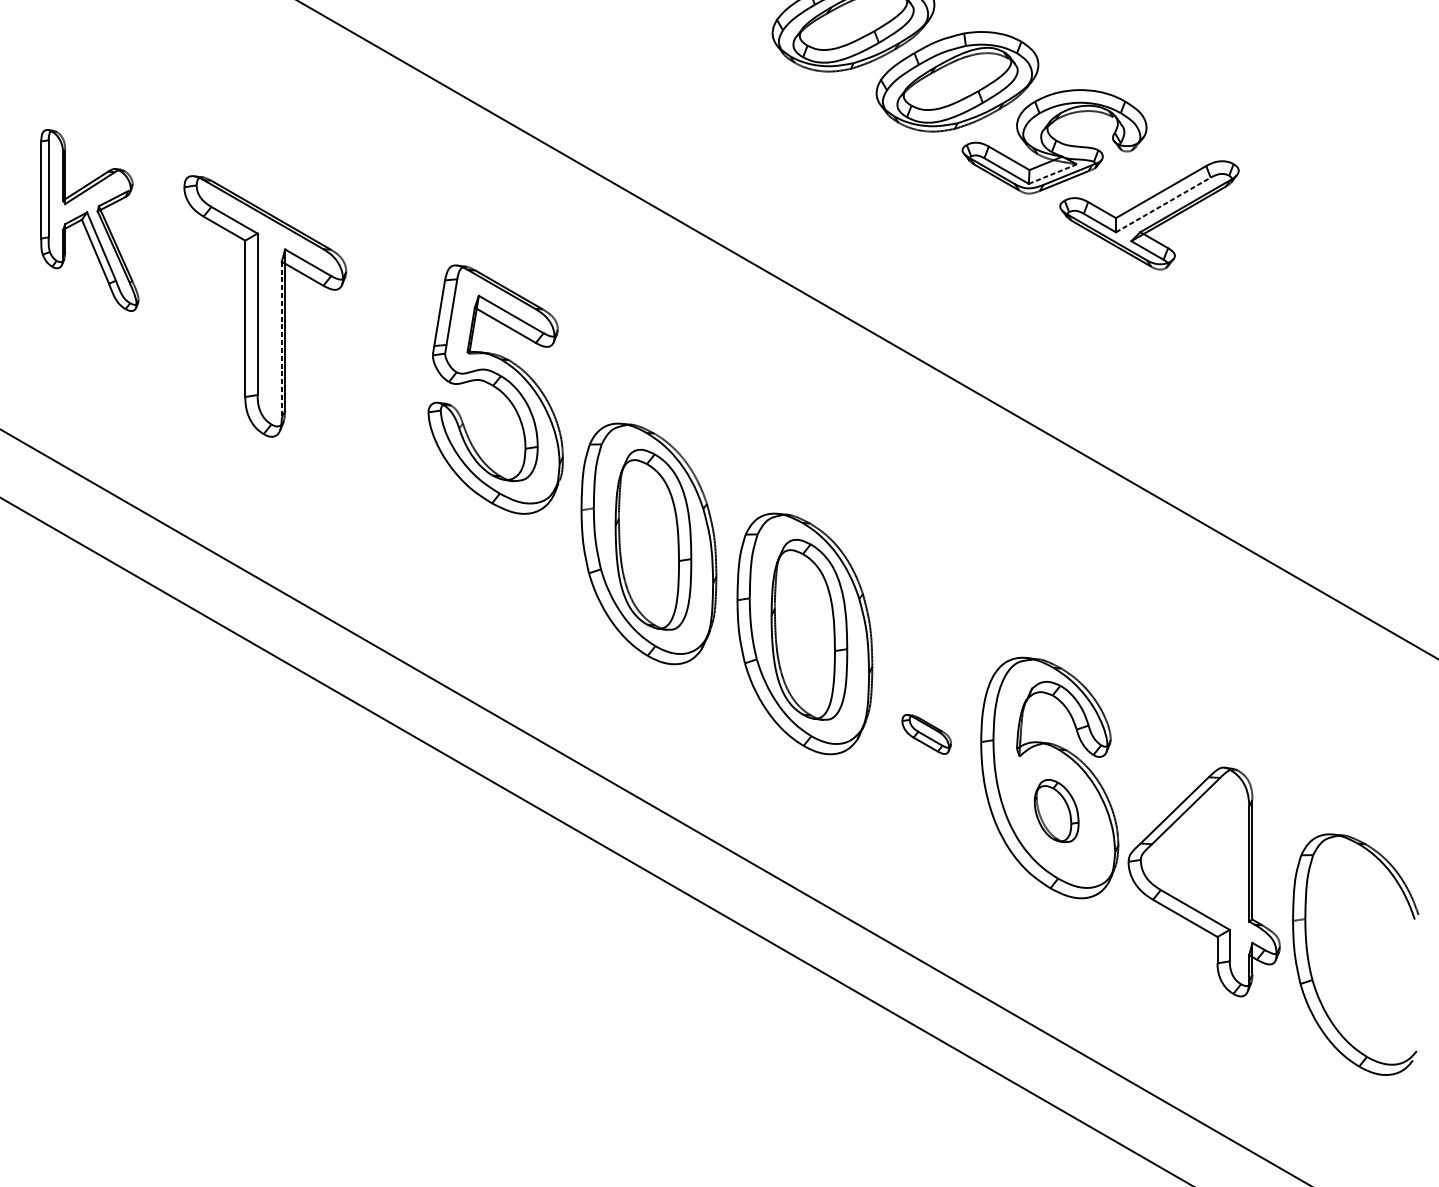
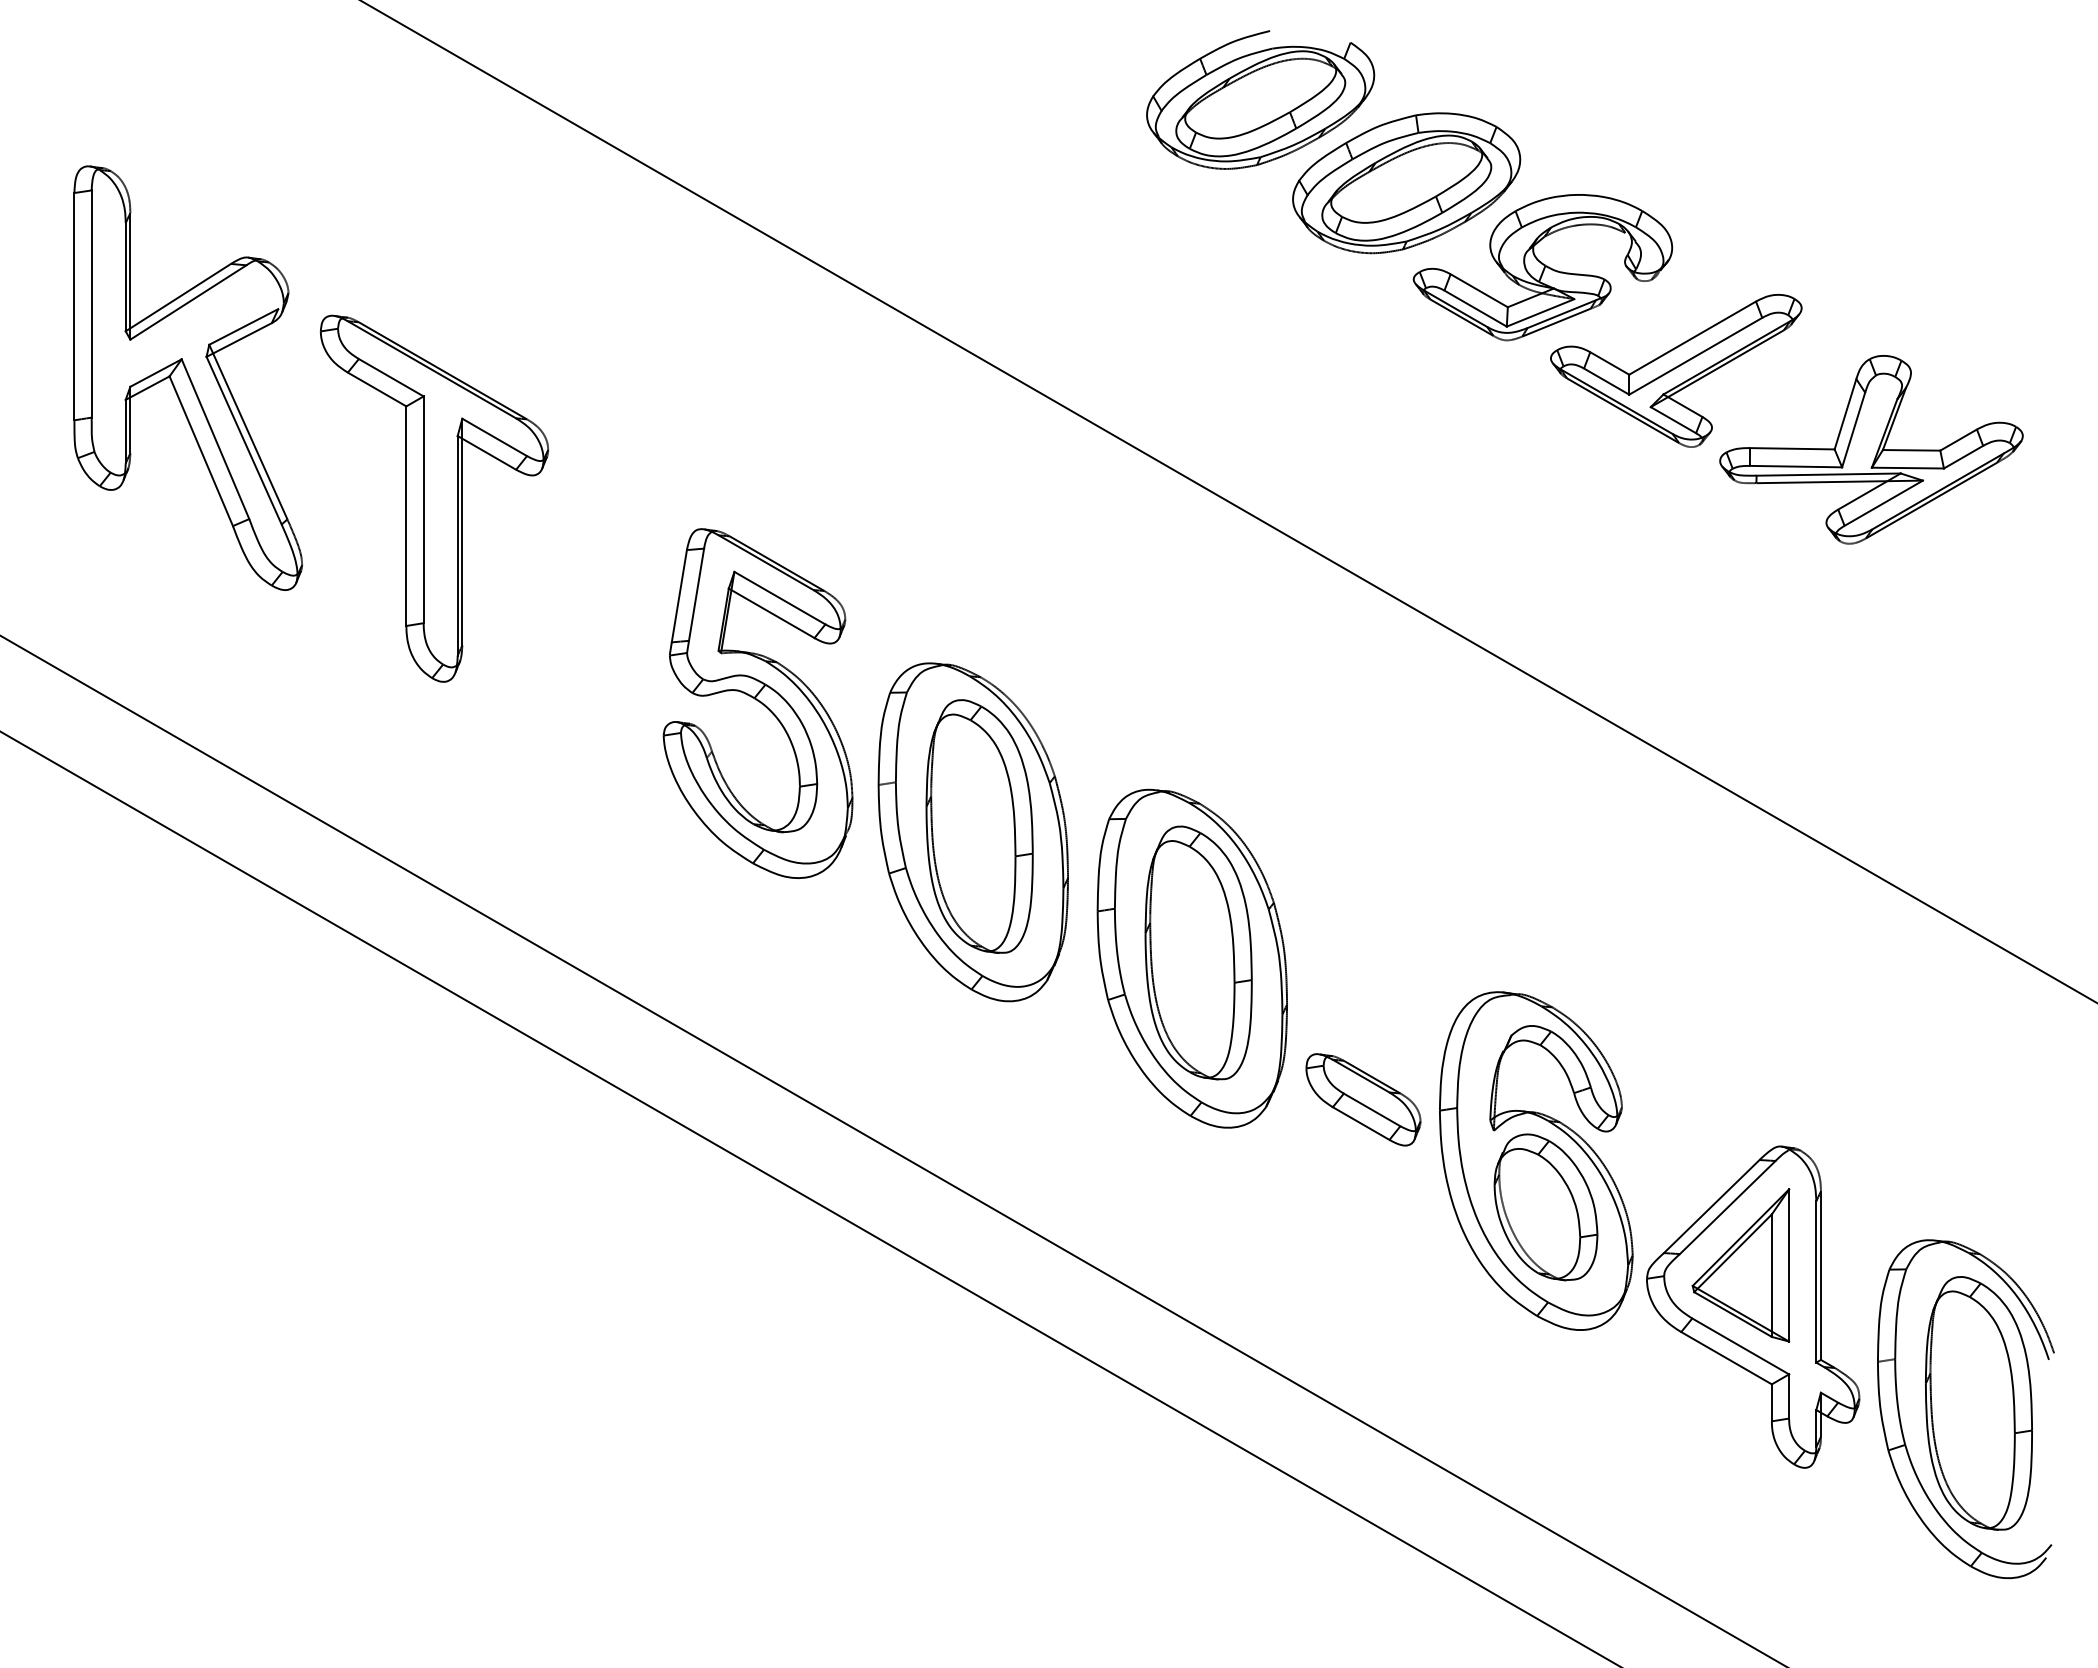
line: (1053, 173) -> (1541, 312), dashed -> solid
line: (1163, 205) -> (1695, 356), dashed -> solid
part: (89, 220) -> (187, 377), size x1.67
part: (1288, 271) -> (1871, 449), added
line: (281, 339) -> (457, 545), dashed -> solid
part: (495, 389) -> (757, 703), moved
part: (926, 734) -> (1363, 1099), size x1.67
part: (1056, 811) -> (1545, 1207), size x1.67
part: (1195, 852) -> (1740, 1265), added
part: (1364, 950) -> (1978, 1403), added

